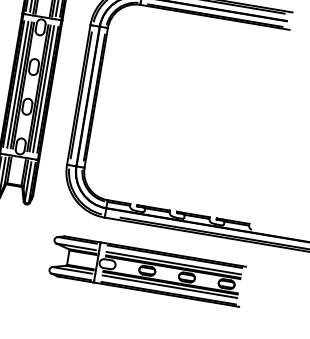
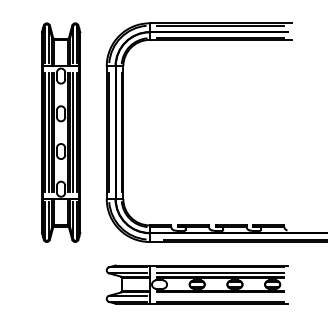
line: (169, 286) -> (220, 295), removed

